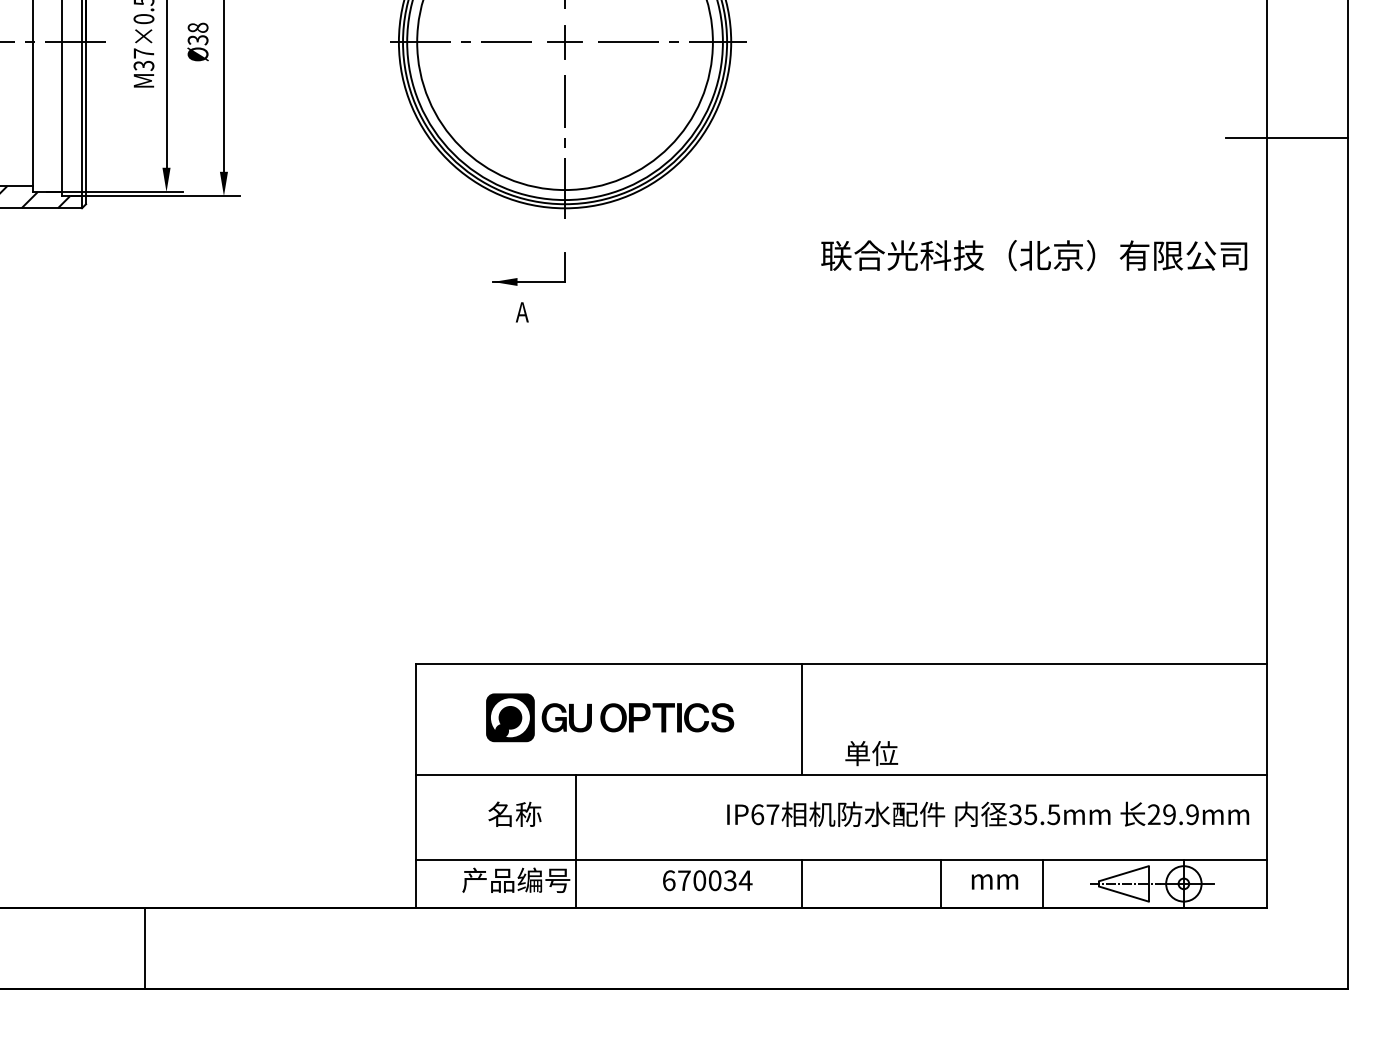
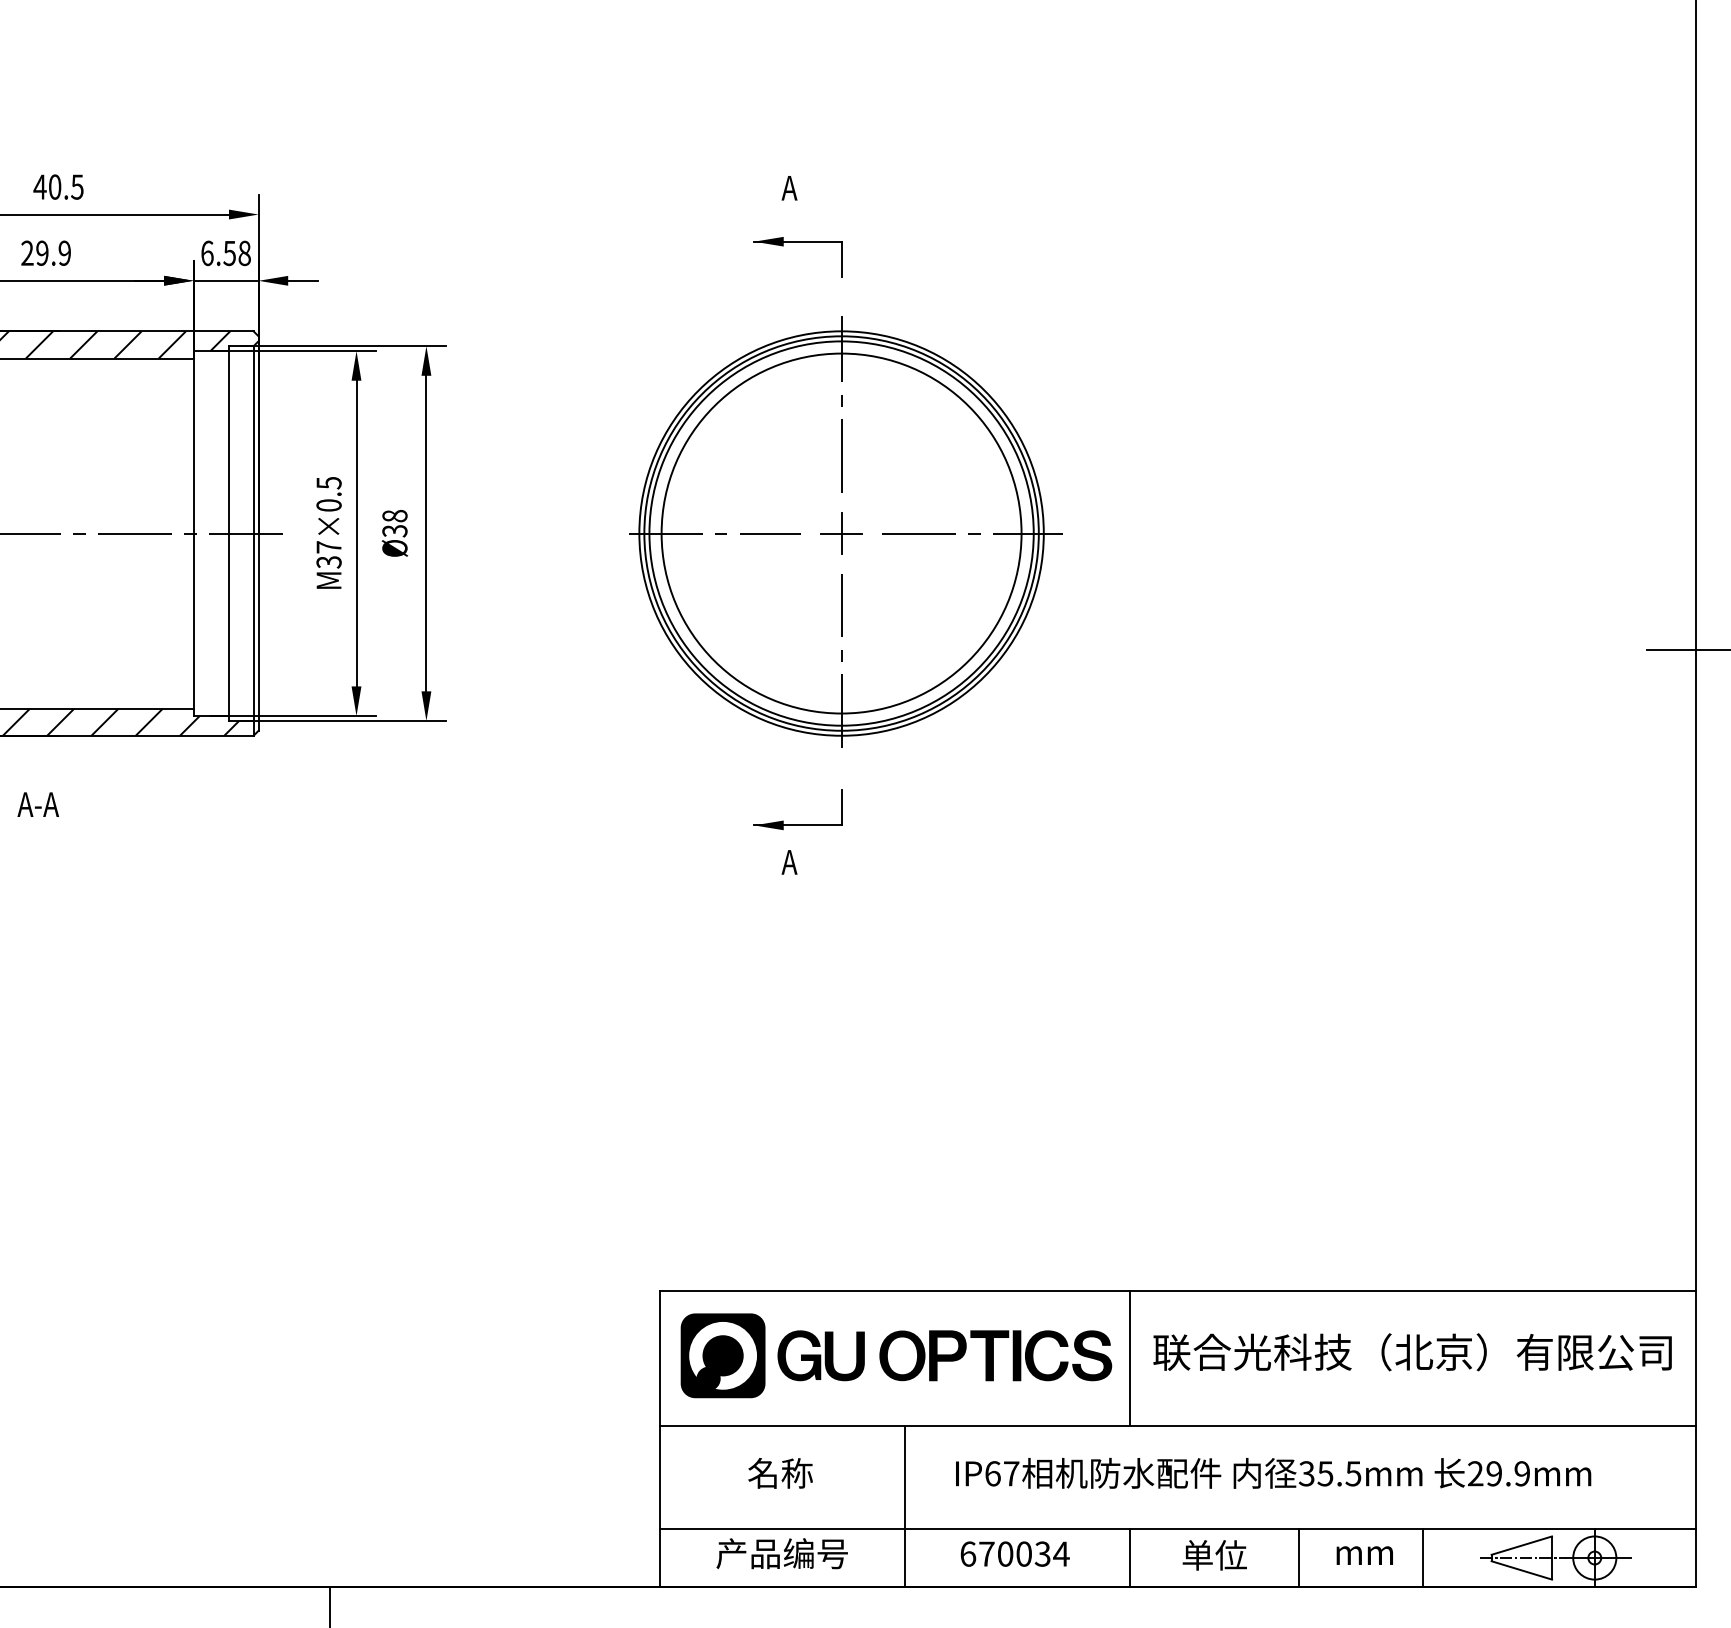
text: (1034, 255) -> (1412, 1352), moved
part: (610, 717) -> (896, 1355), size x1.43
text: (871, 753) -> (1214, 1555), moved
text: (988, 813) -> (1273, 1472), moved
line: (575, 840) -> (904, 1505), moved

